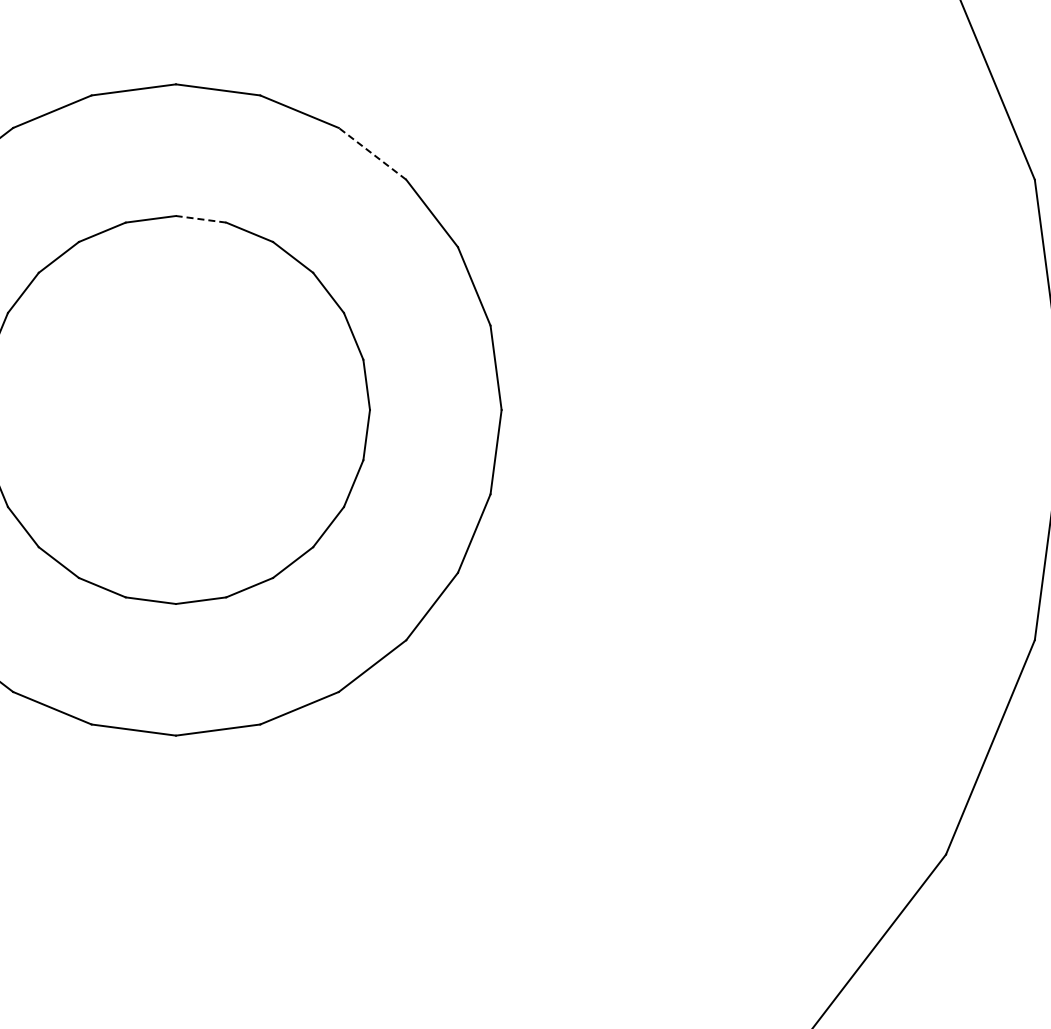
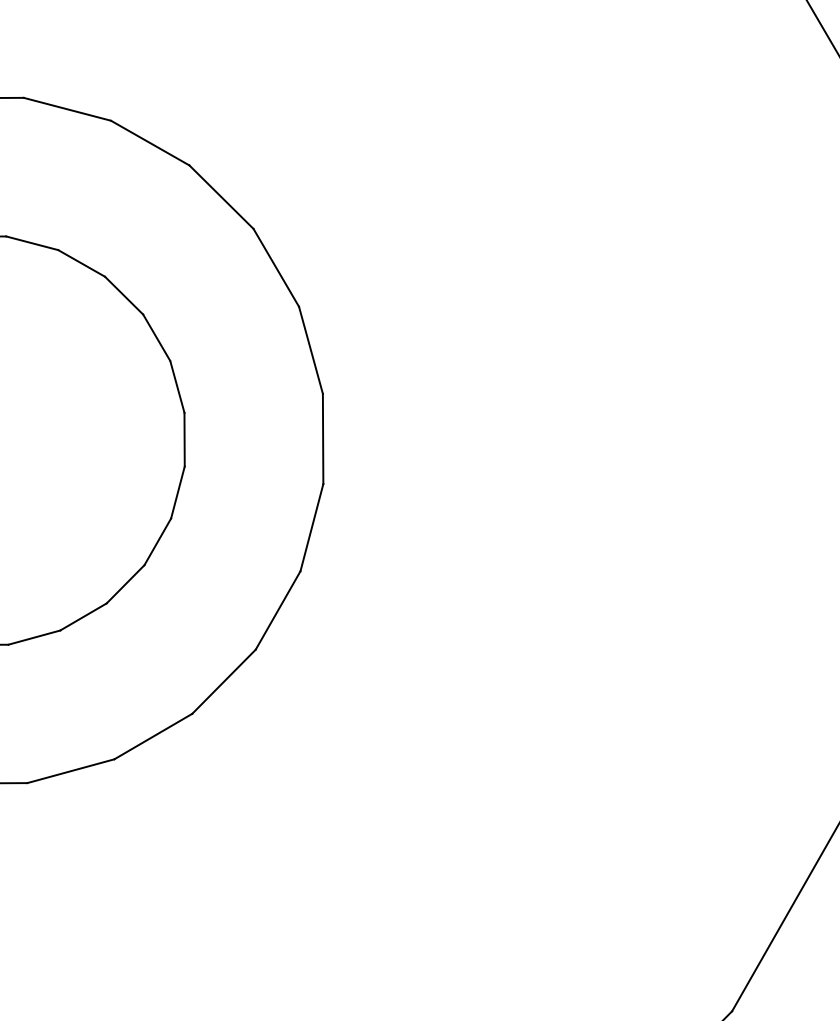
line: (372, 153) -> (221, 196), dashed -> solid
line: (200, 219) -> (31, 243), dashed -> solid

